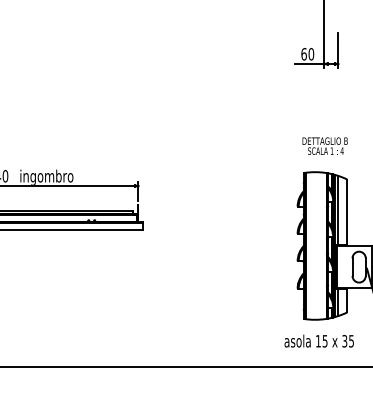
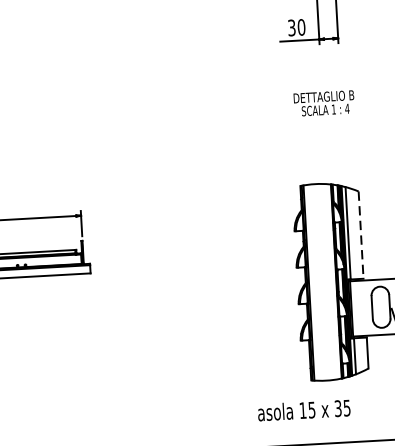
text: (303, 54) -> (291, 28), 60 -> 30
text: (324, 145) -> (323, 102), moved
line: (347, 212) -> (361, 235), solid -> dashed
text: (318, 340) -> (303, 409), moved

